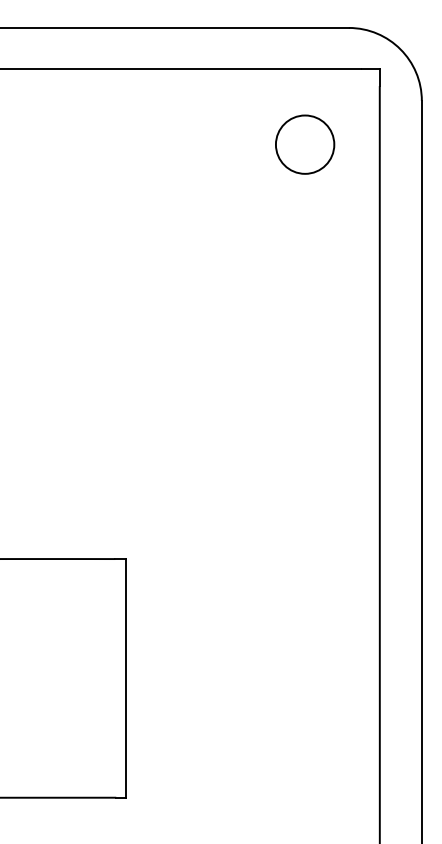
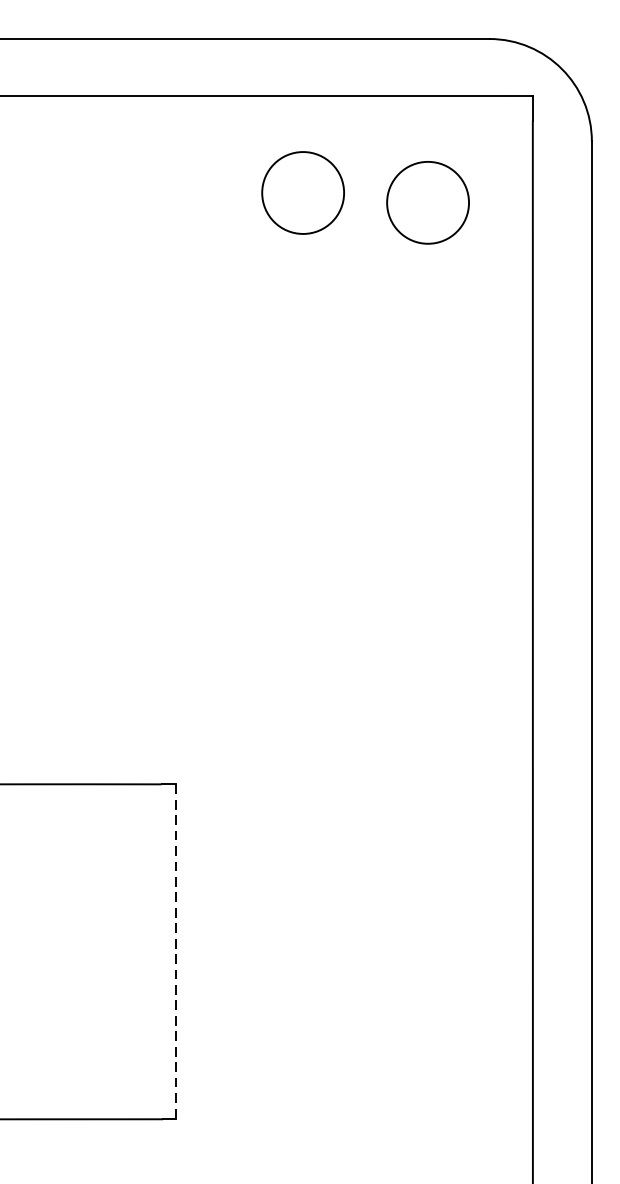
circle: (216, 137) -> (303, 192), added
line: (125, 678) -> (175, 951), solid -> dashed

